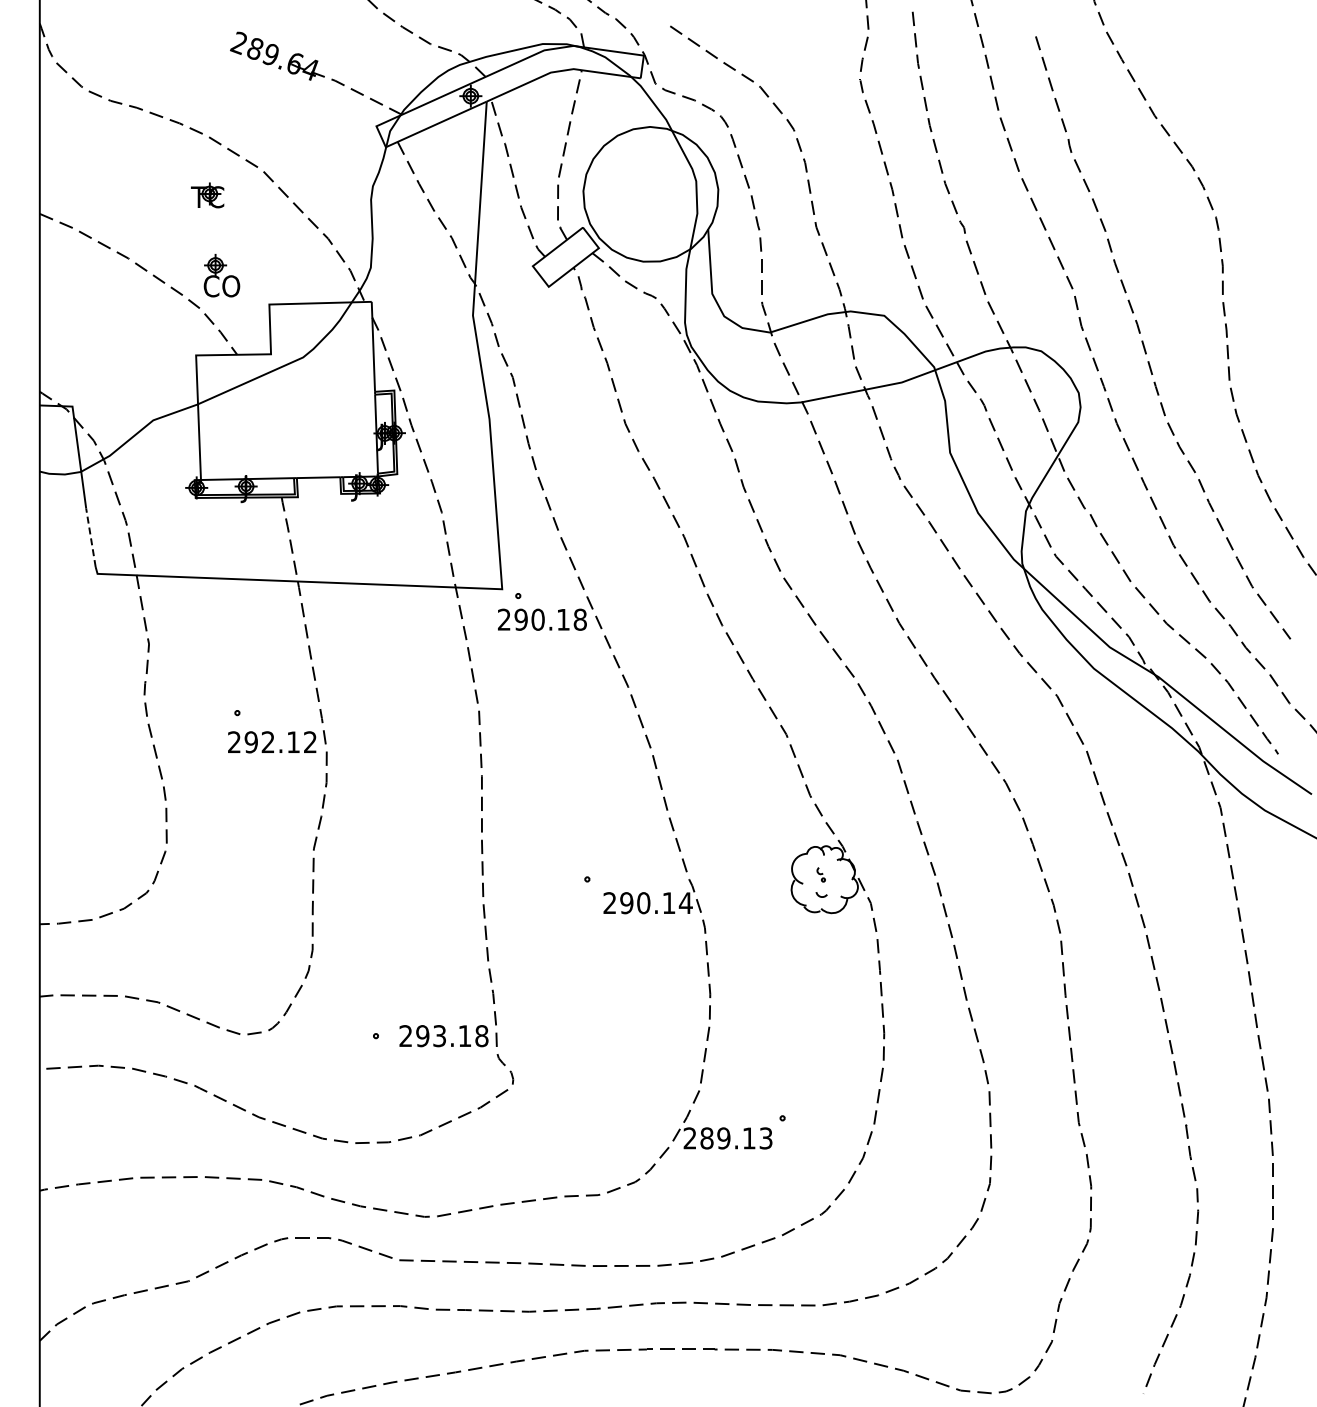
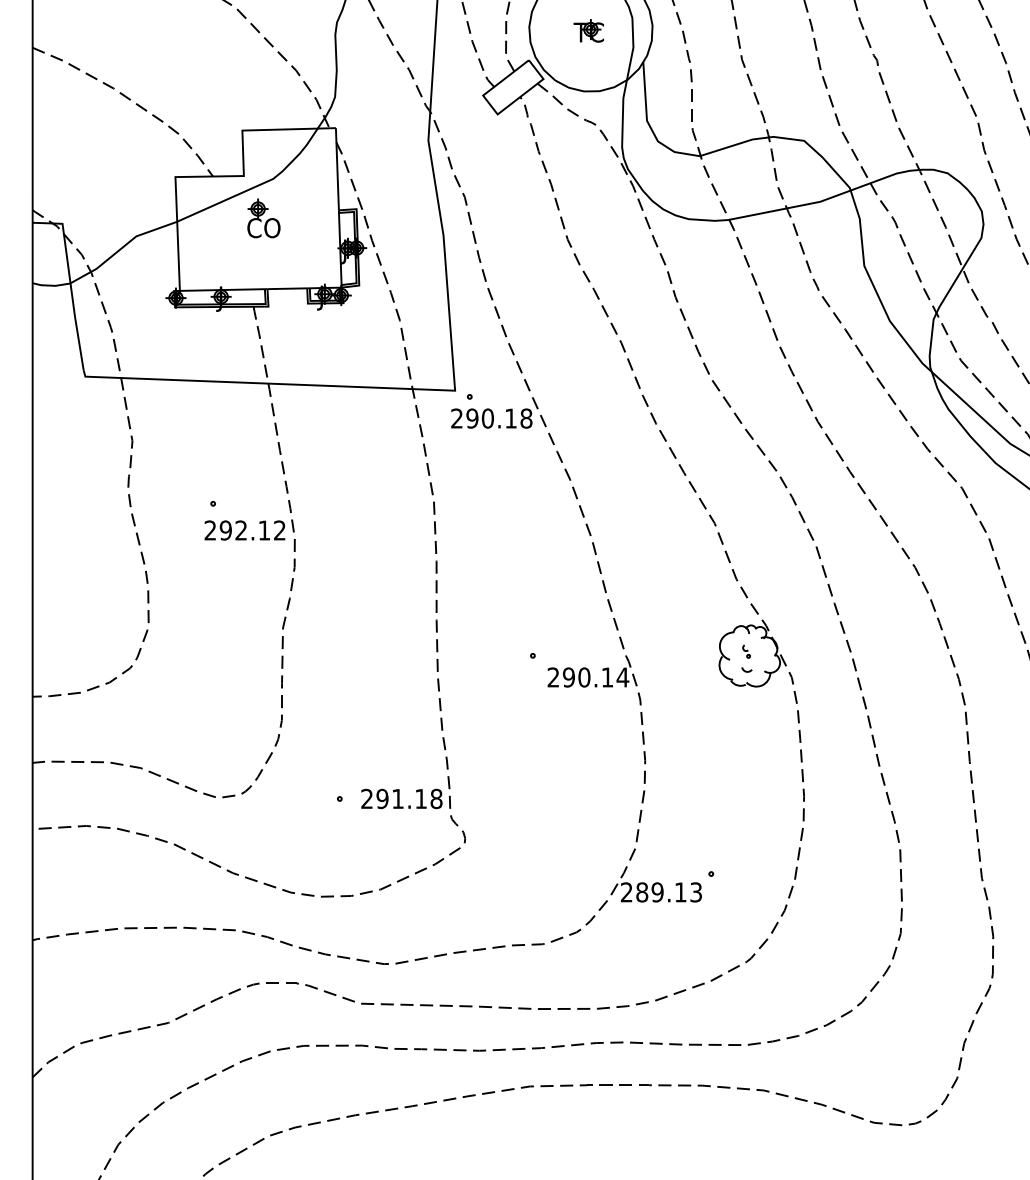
part: (207, 195) -> (588, 30), moved
part: (221, 275) -> (263, 218), moved
line: (90, 537) -> (78, 343), dashed -> solid
text: (439, 1036) -> (397, 799), 293.18 -> 291.18

